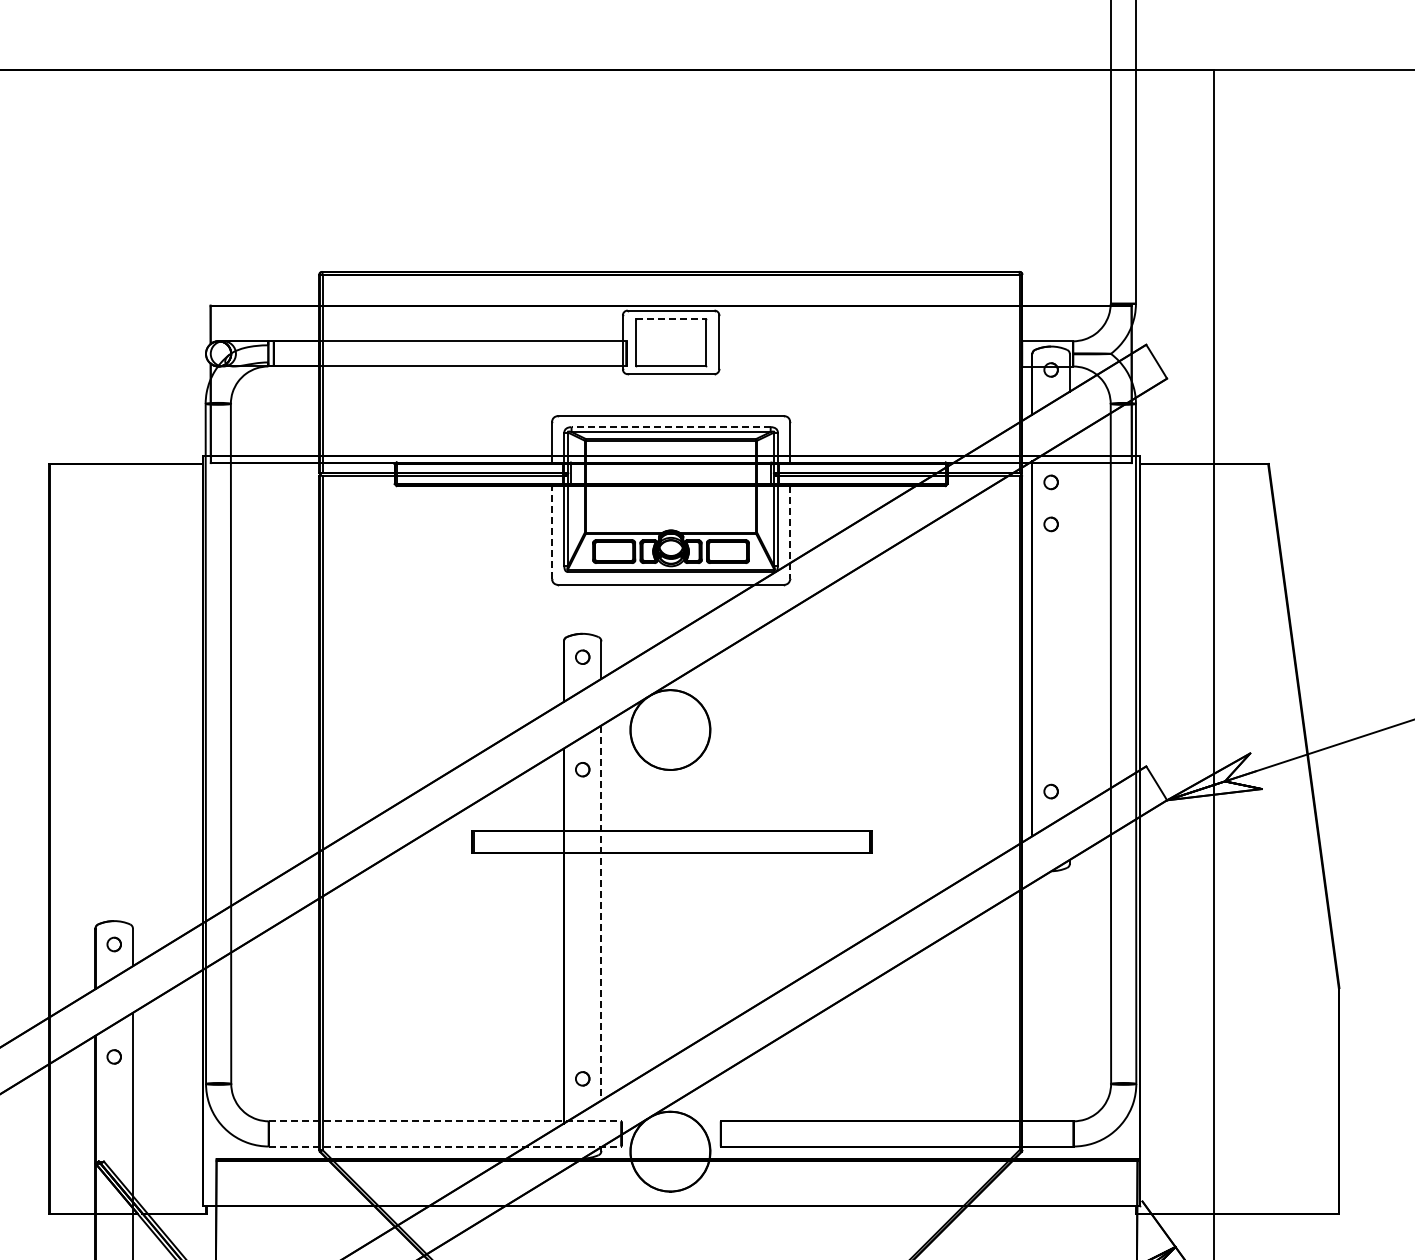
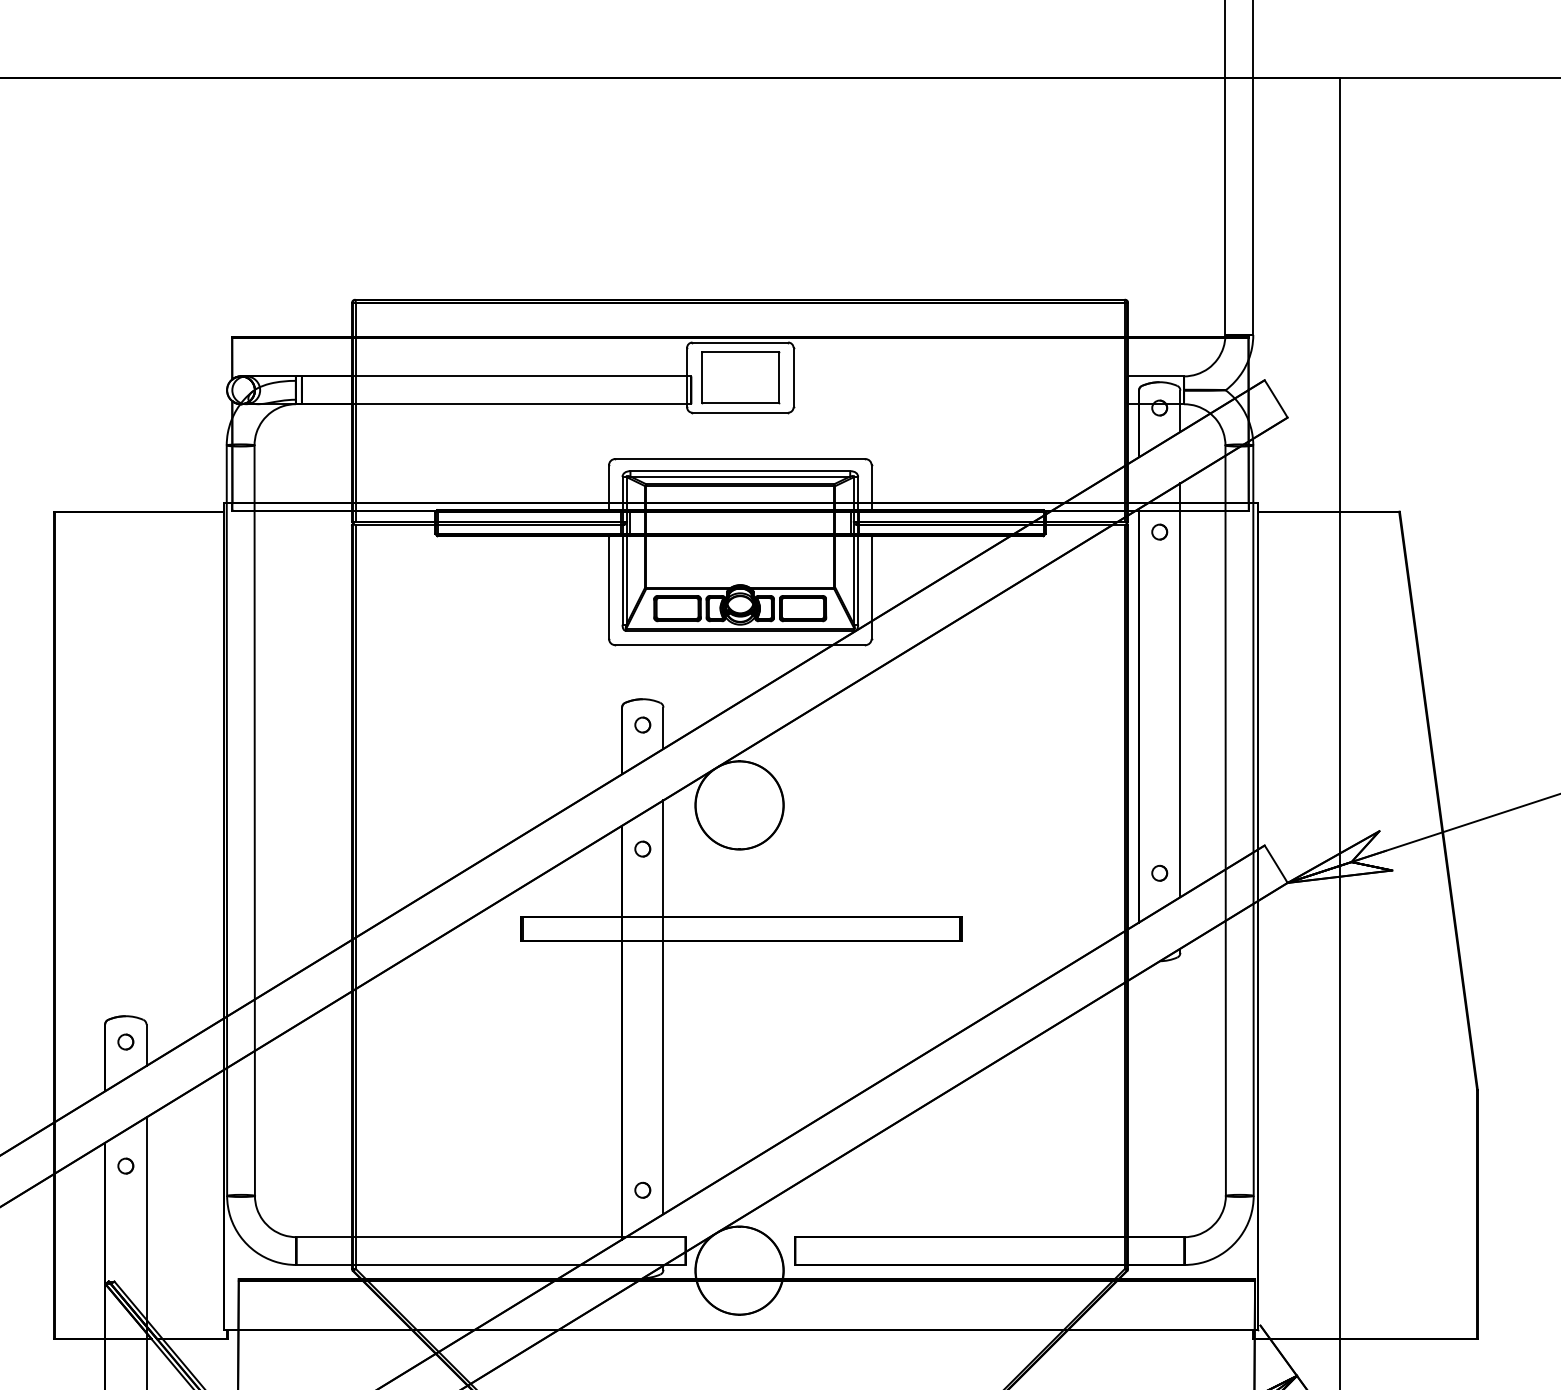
line: (671, 319) -> (740, 352), dashed -> solid
line: (671, 427) -> (740, 471), dashed -> solid
part: (1050, 524) -> (1159, 578), removed
line: (552, 532) -> (609, 587), dashed -> solid
line: (790, 532) -> (872, 587), dashed -> solid
line: (1069, 625) -> (1179, 690), added
line: (601, 913) -> (663, 1007), dashed -> solid
line: (445, 1121) -> (491, 1237), dashed -> solid
line: (445, 1146) -> (491, 1264), dashed -> solid

